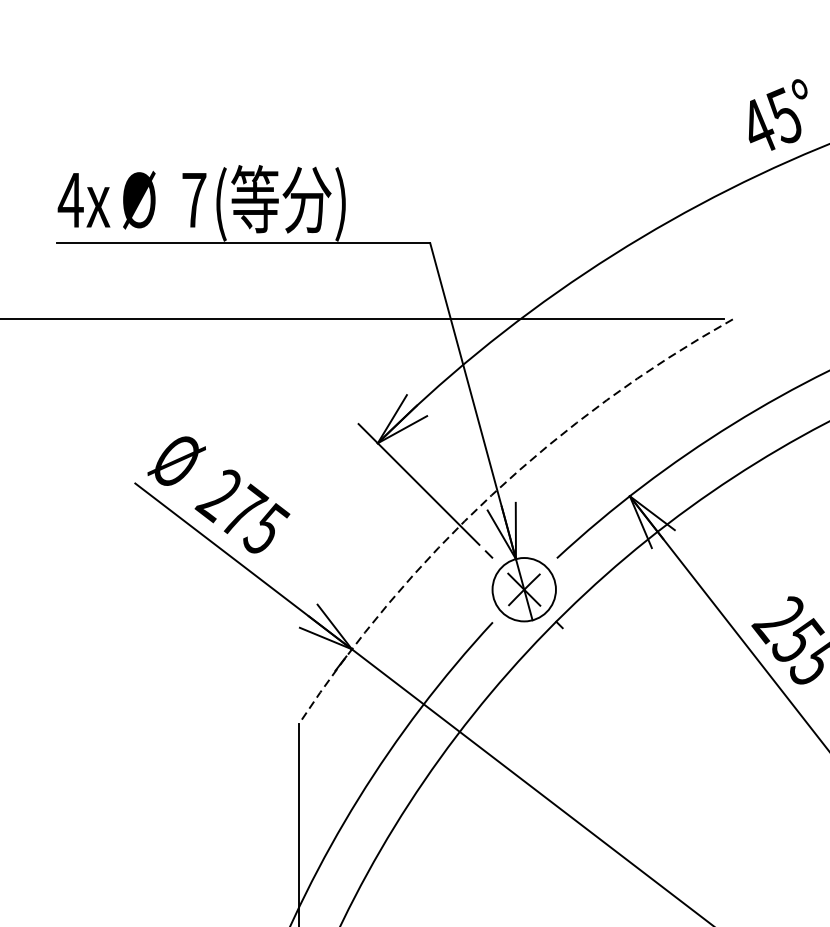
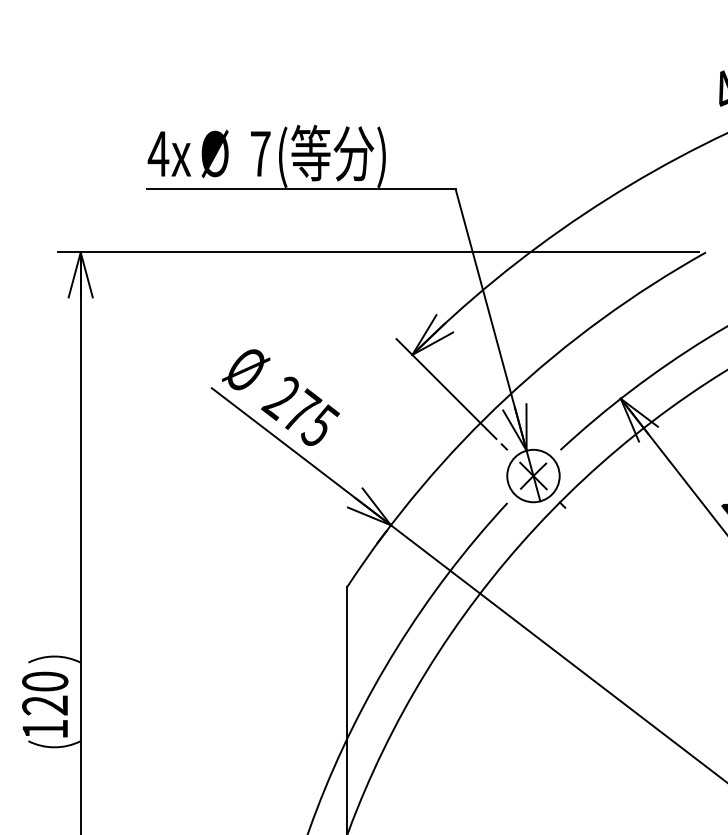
arc: (491, 494) -> (506, 397), dashed -> solid

